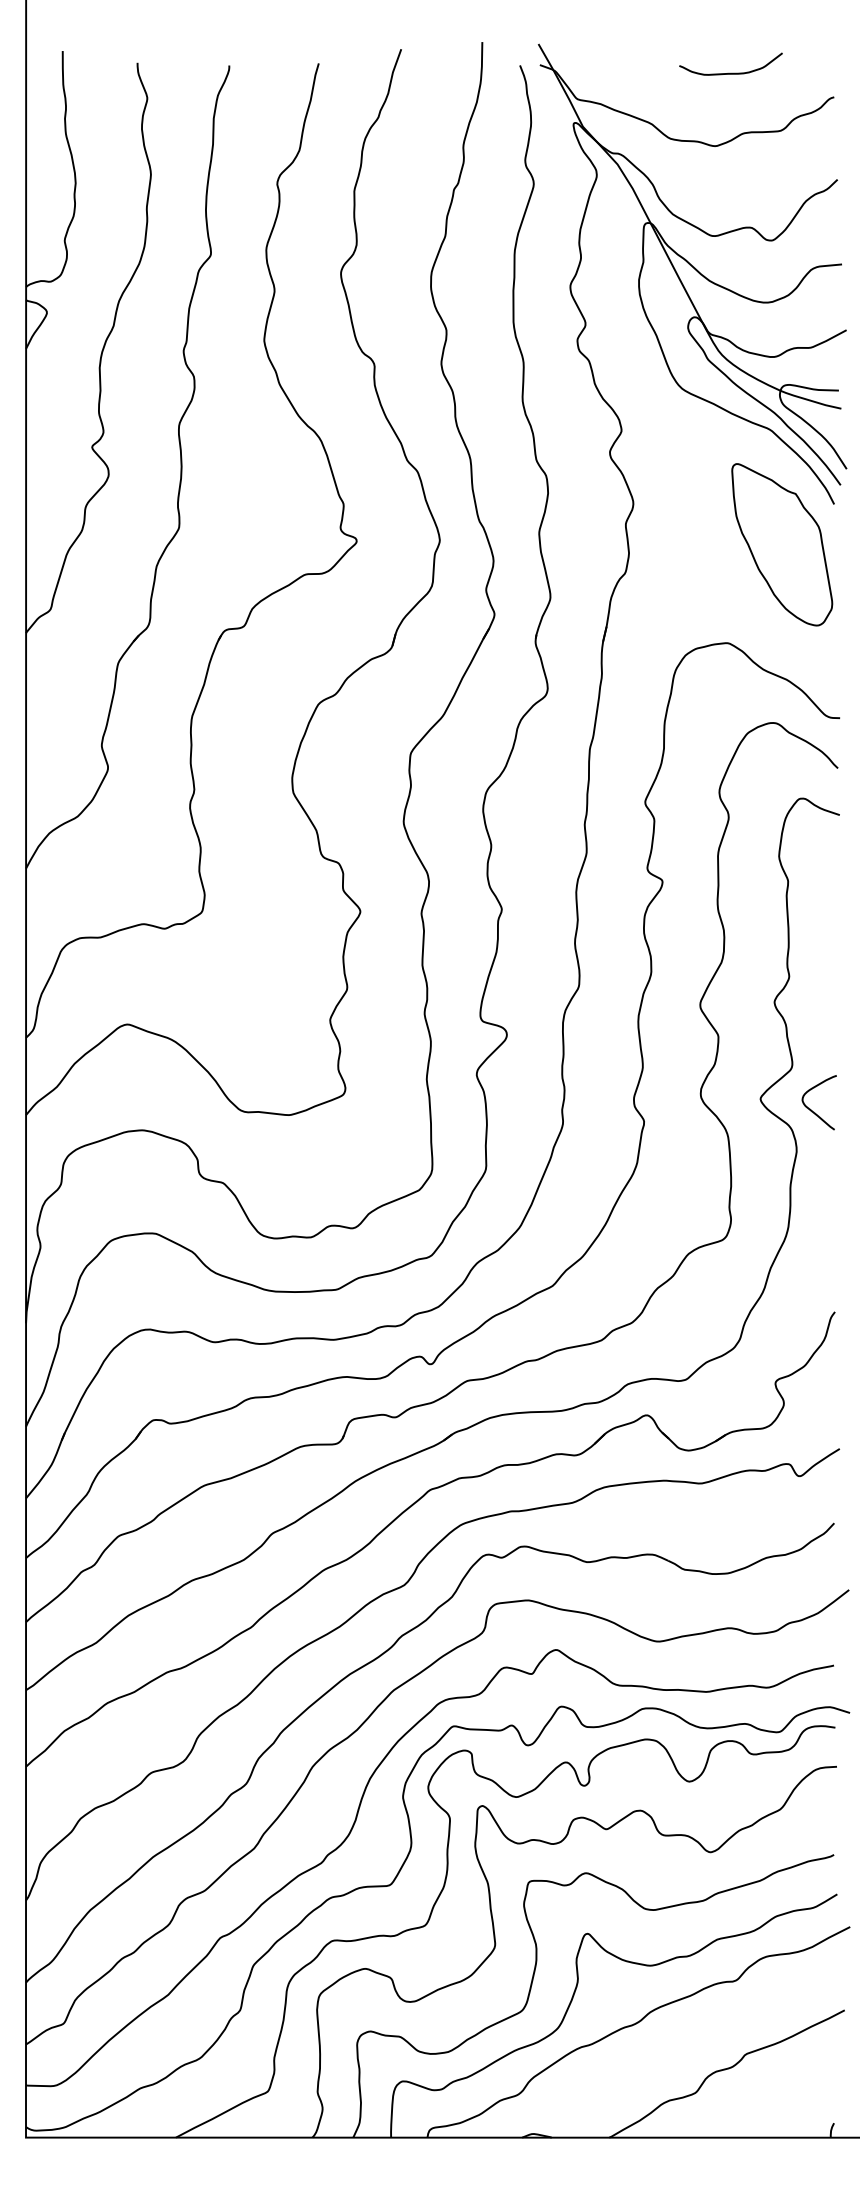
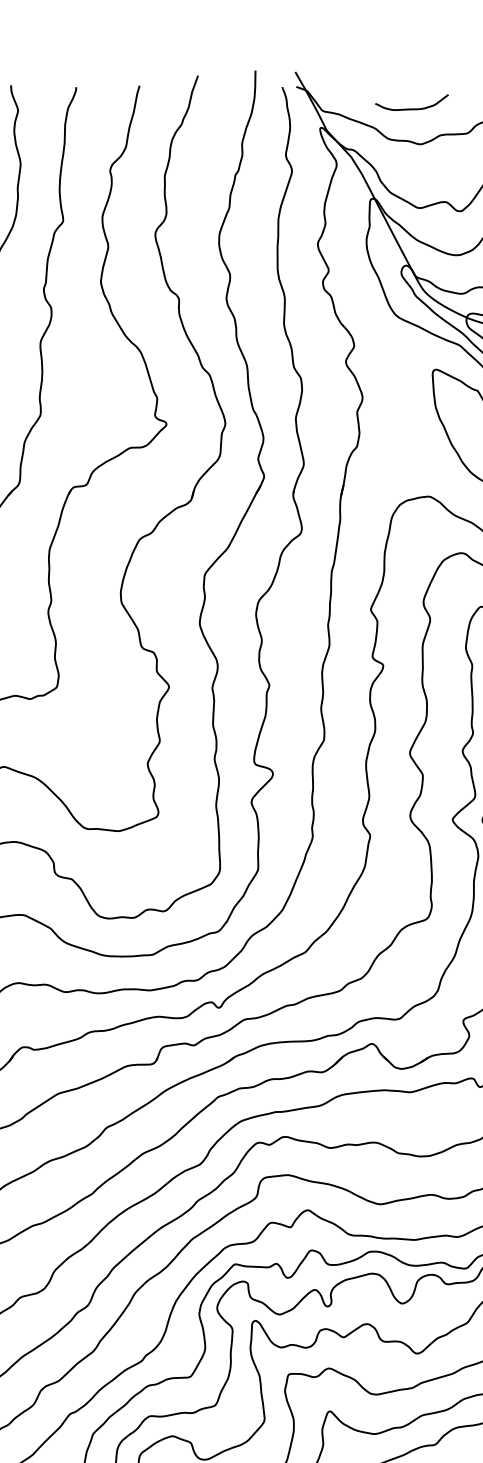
curve: (730, 72) -> (411, 108), moved

